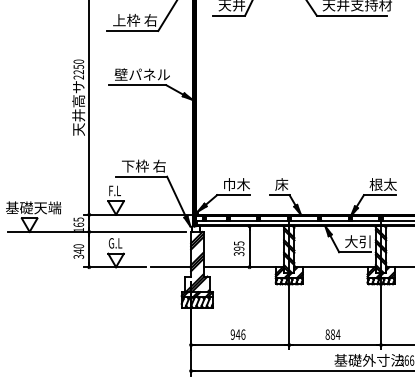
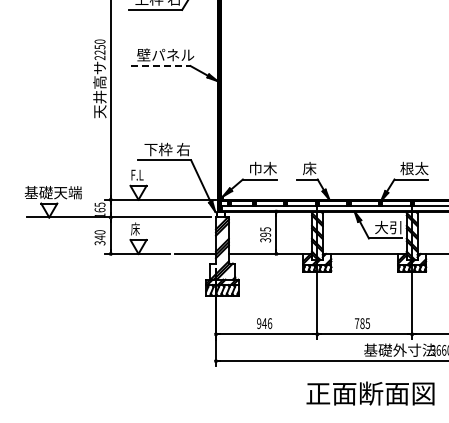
line: (137, 85) -> (160, 66), solid -> dashed
text: (115, 242) -> (137, 228), G.L -> 床
text: (332, 334) -> (362, 323), 884 -> 785

